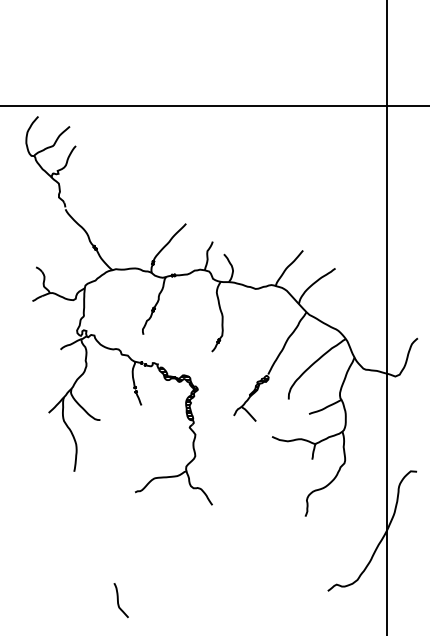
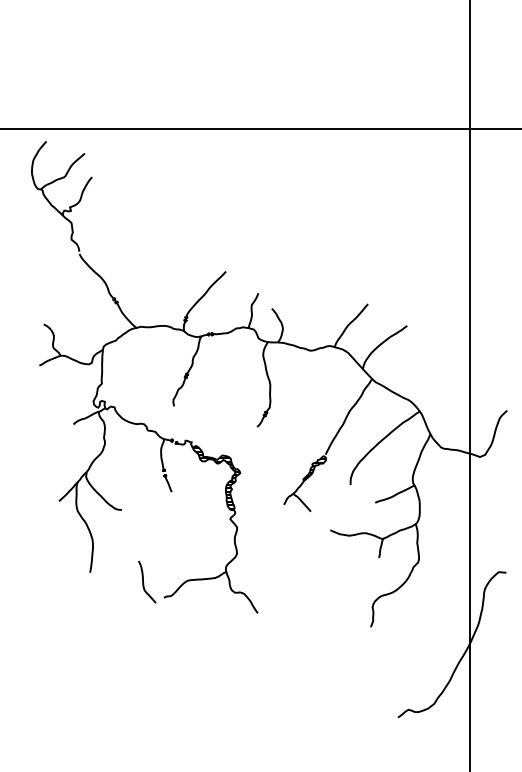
curve: (118, 600) -> (143, 582), moved

